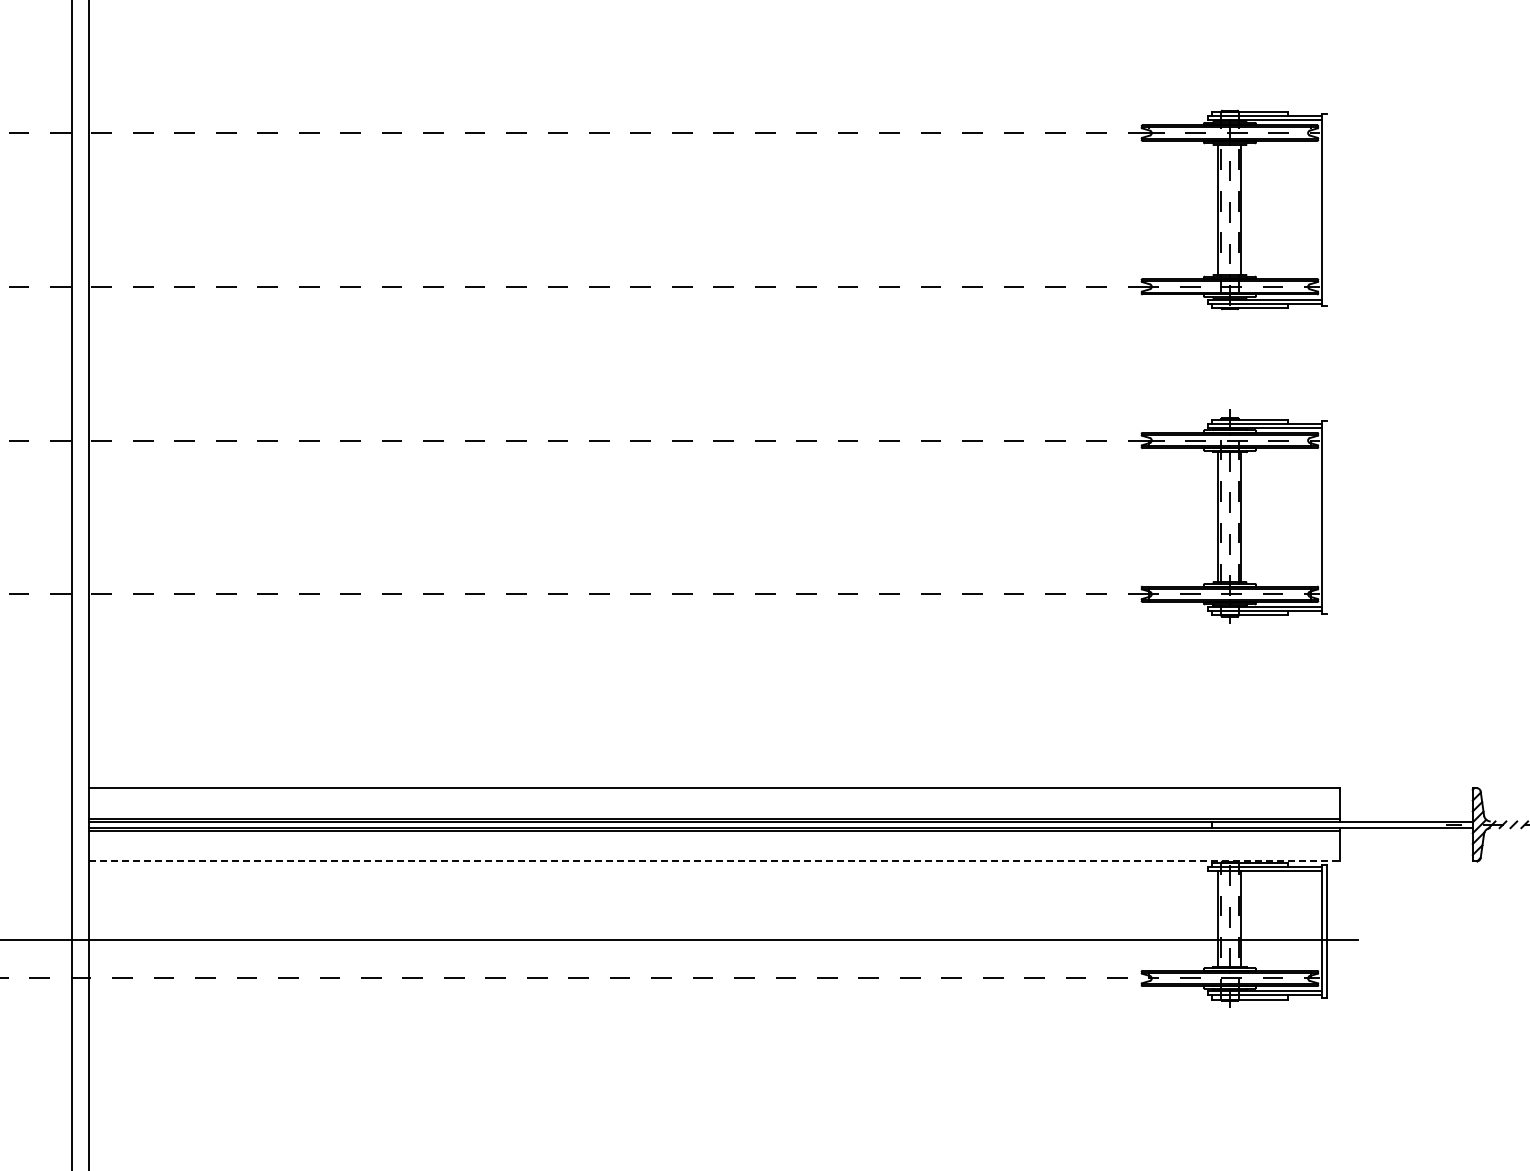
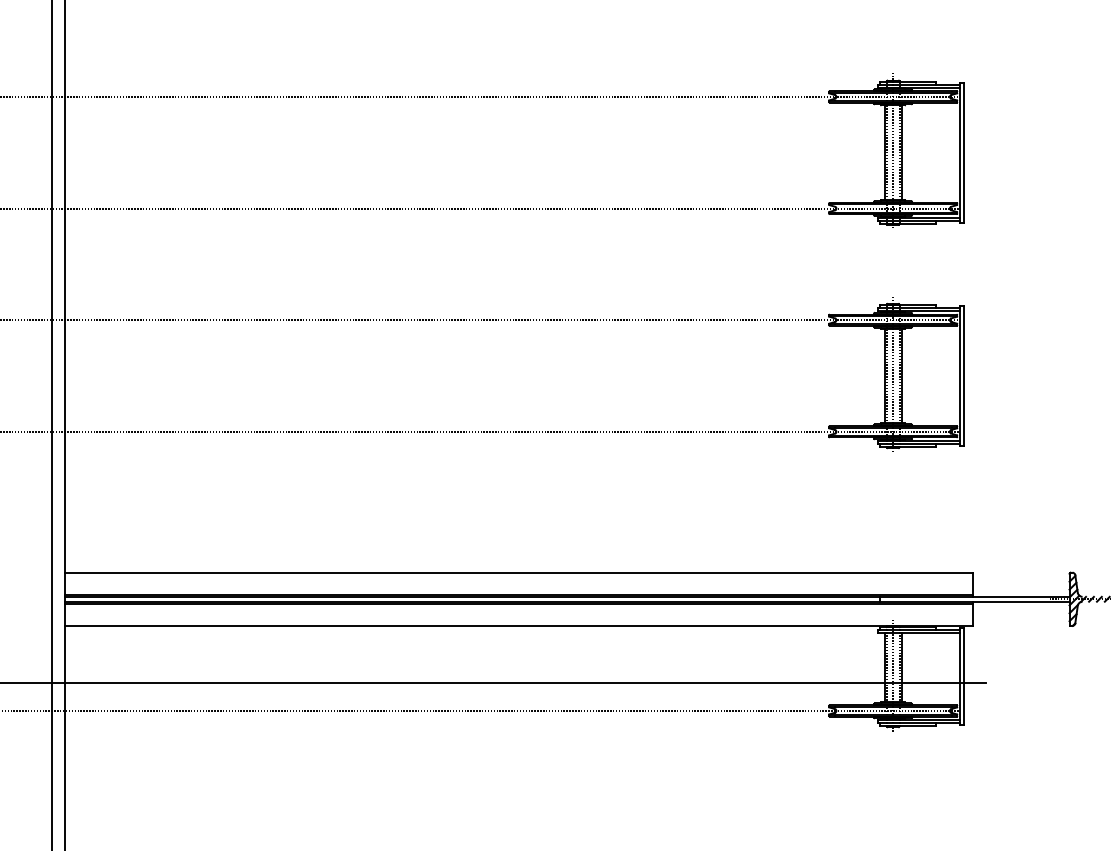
line: (1327, 209) -> (964, 152), added
line: (1327, 517) -> (964, 376), added
line: (715, 861) -> (519, 625), dashed -> solid

